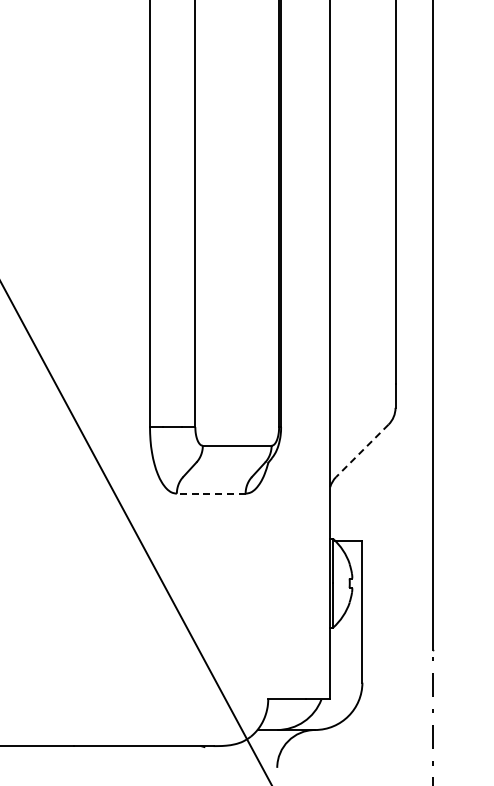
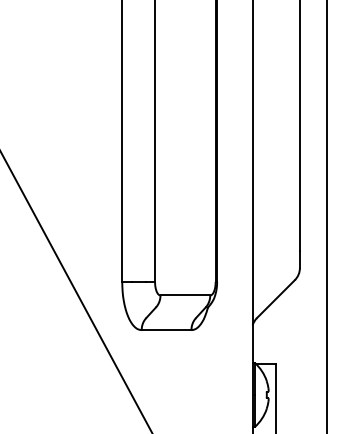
line: (362, 451) -> (276, 299), dashed -> solid
line: (210, 493) -> (166, 329), dashed -> solid

